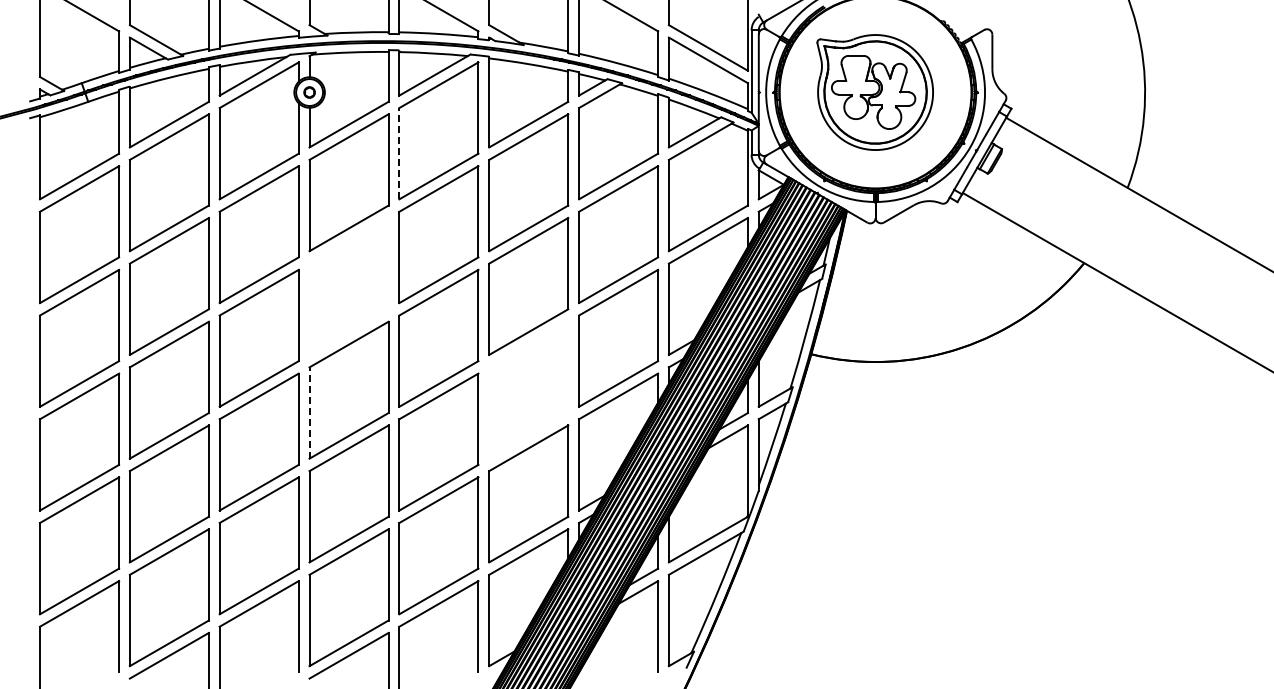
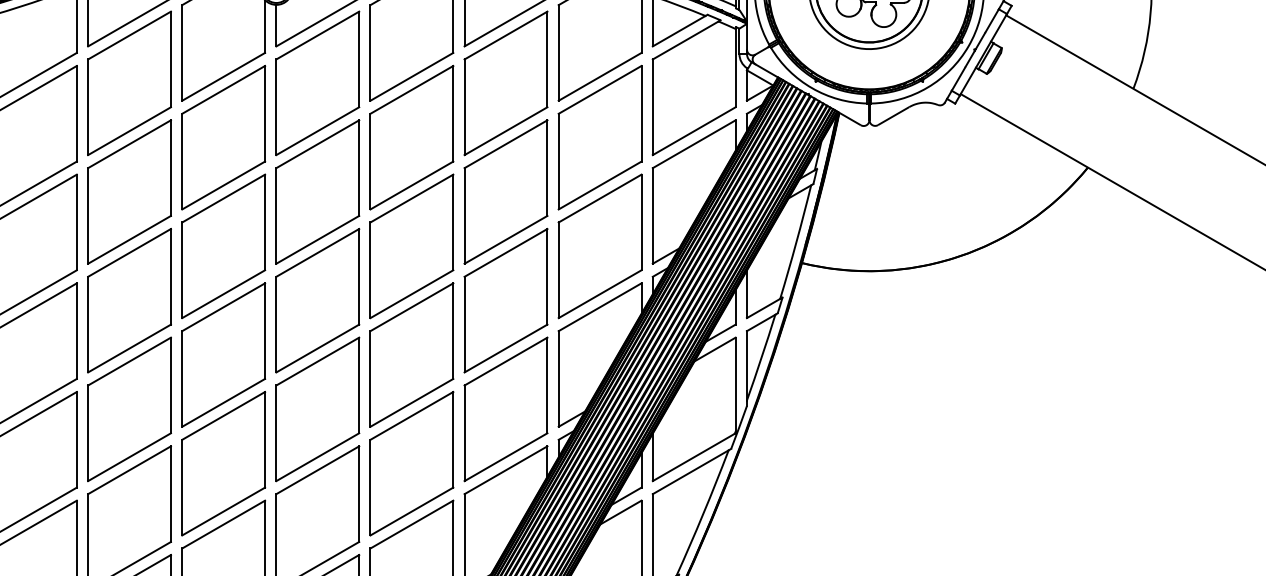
line: (399, 153) -> (370, 52), dashed -> solid
part: (348, 286) -> (317, 192), added
part: (528, 389) -> (505, 299), added
line: (309, 413) -> (276, 325), dashed -> solid

